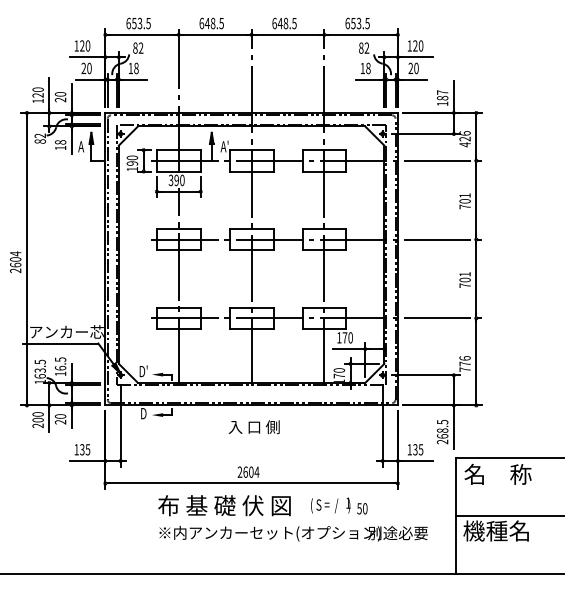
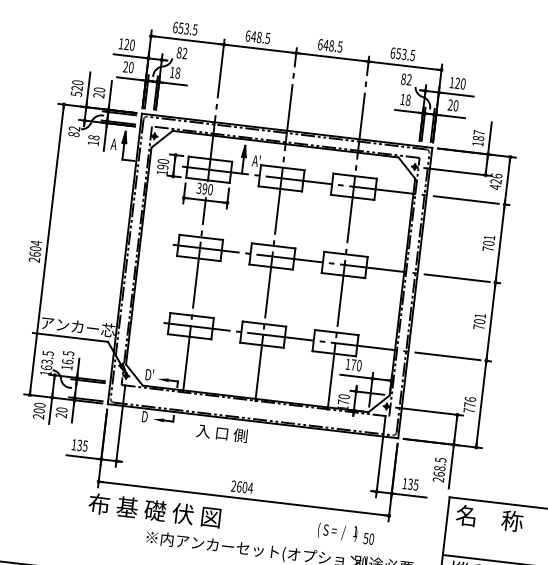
text: (37, 100) -> (75, 93), 120 -> 520
text: (253, 427) -> (221, 433), moved
text: (224, 505) -> (154, 510), moved
text: (339, 505) -> (346, 532), moved

